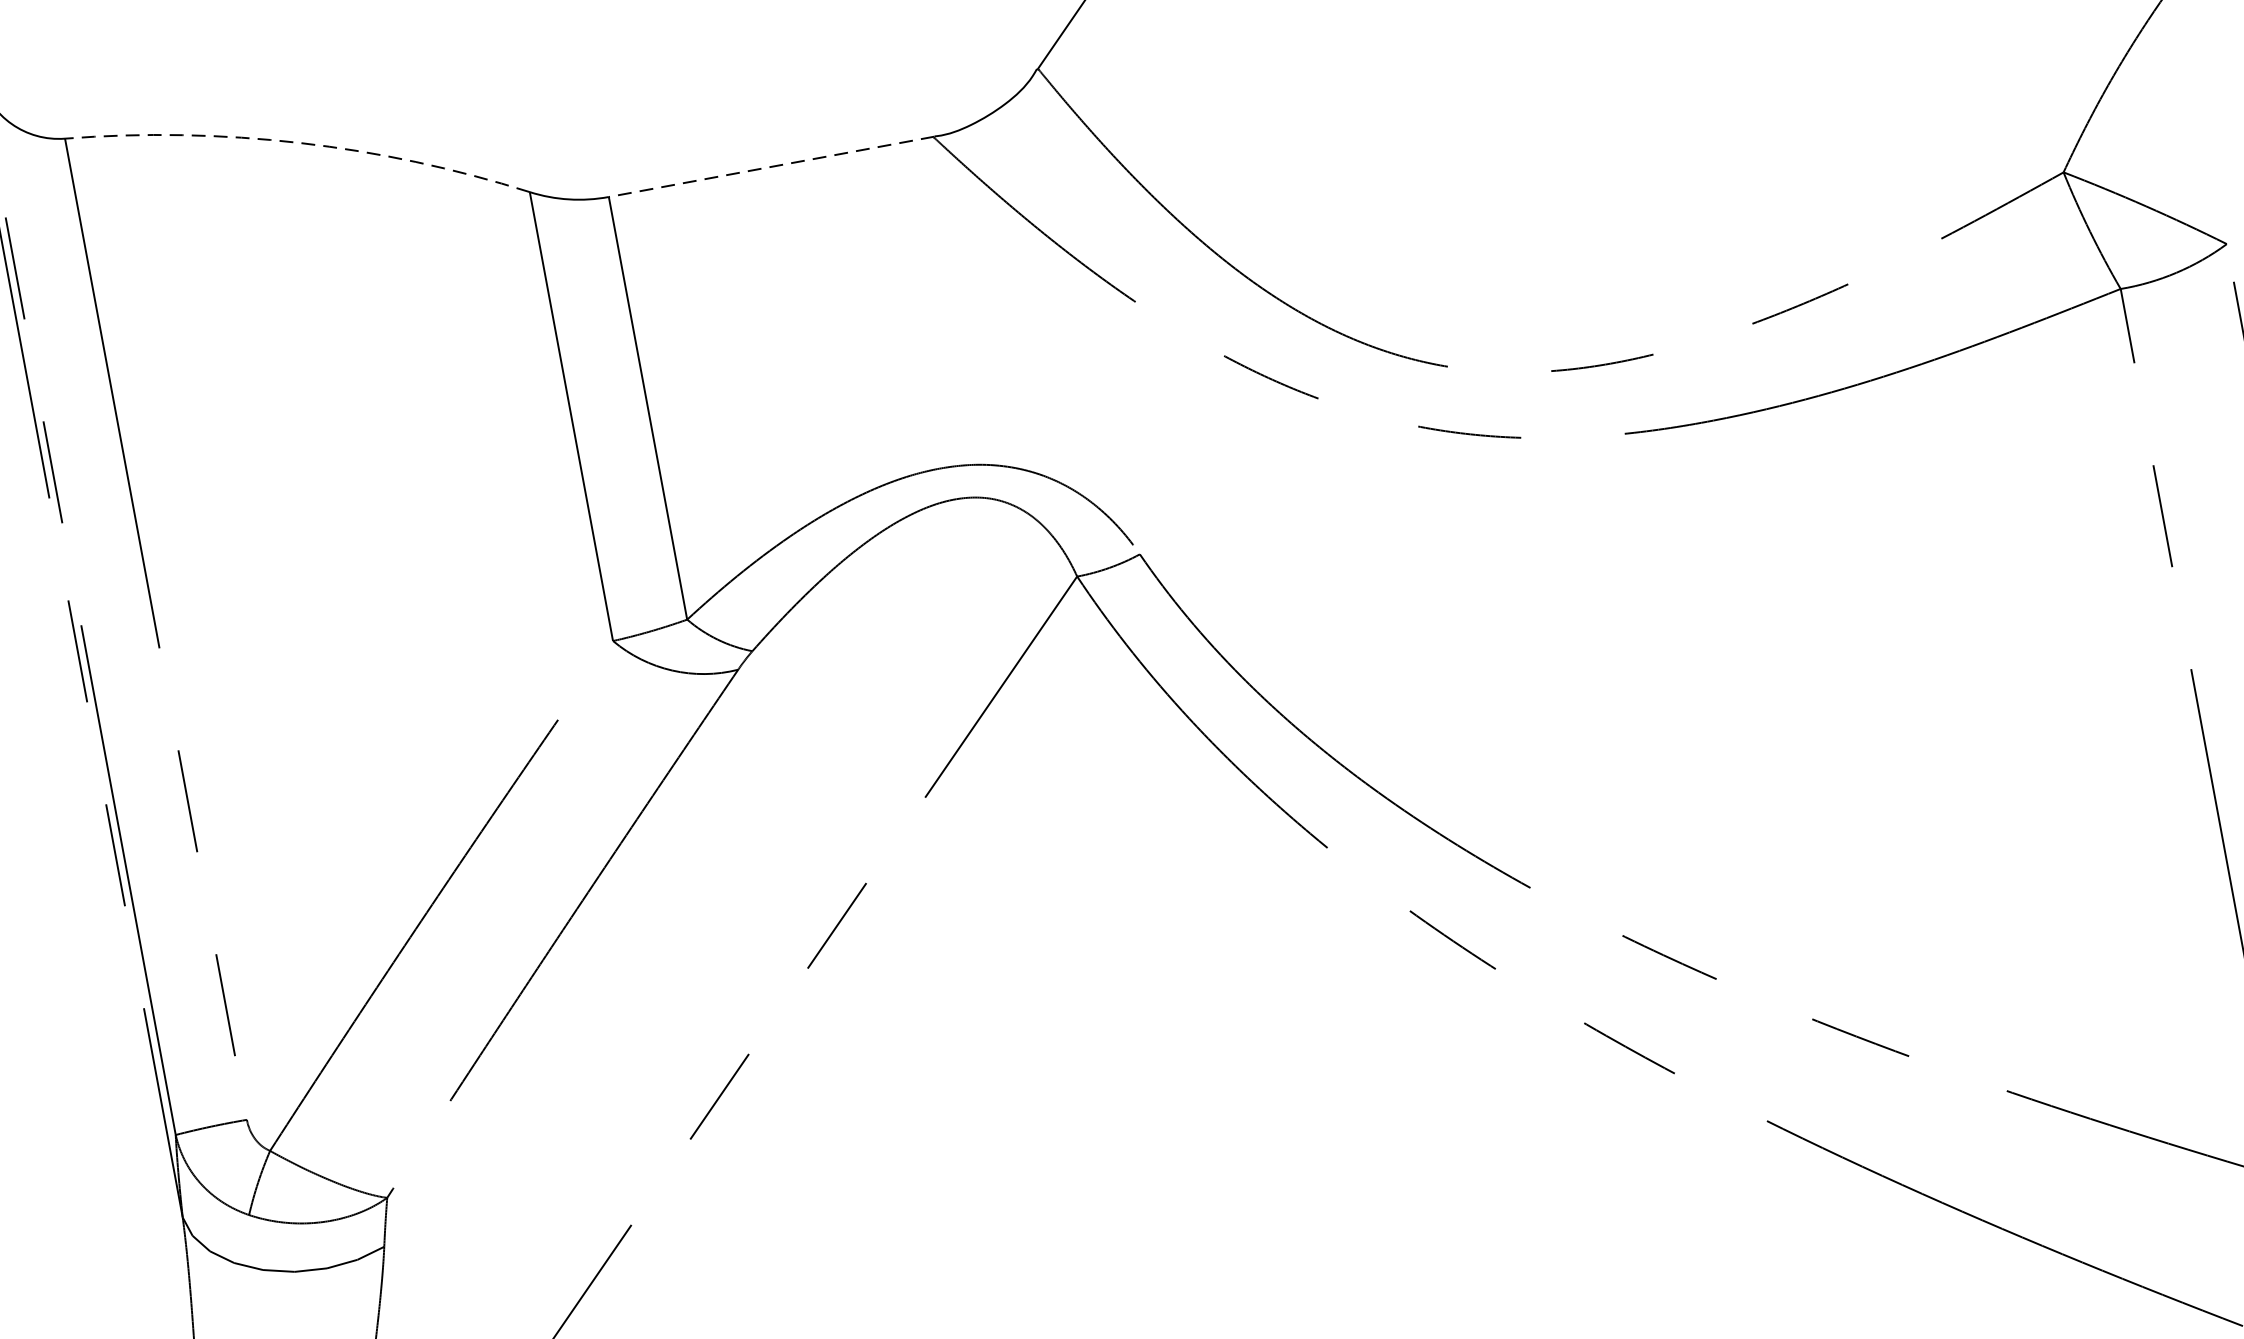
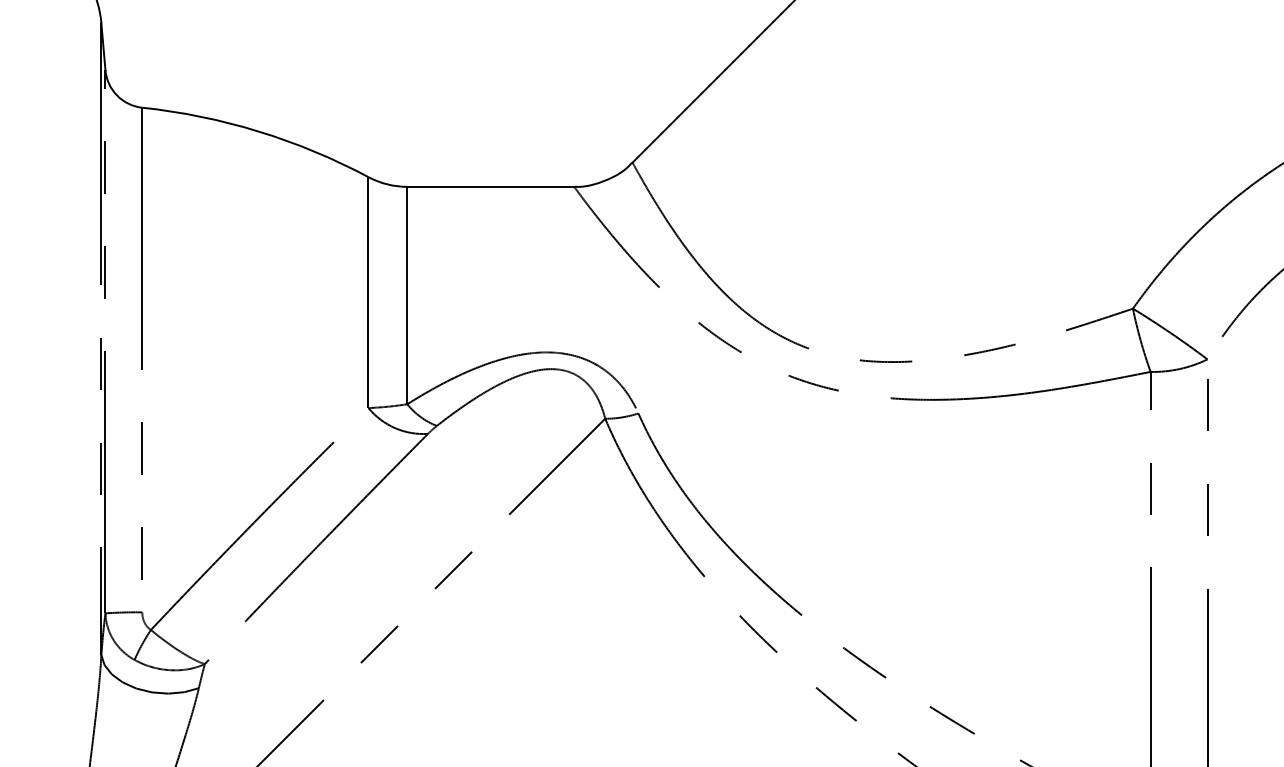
arc: (299, 142) -> (258, 131), dashed -> solid
line: (772, 165) -> (491, 186), dashed -> solid

